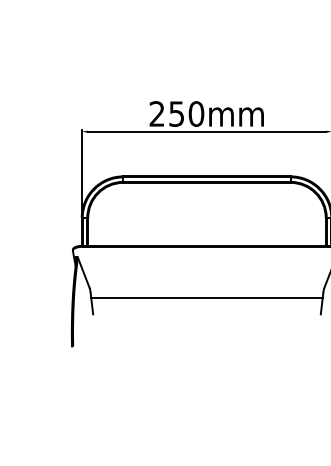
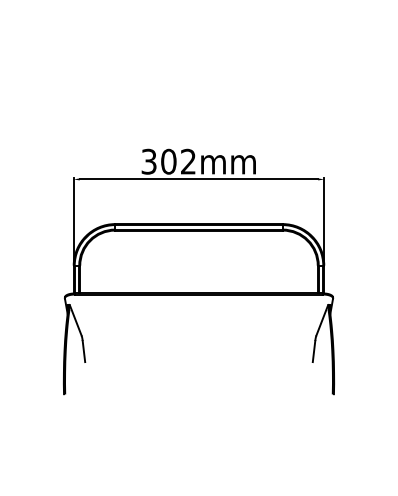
text: (176, 113) -> (168, 161), 250mm -> 302mm
line: (206, 297) -> (198, 345), removed

